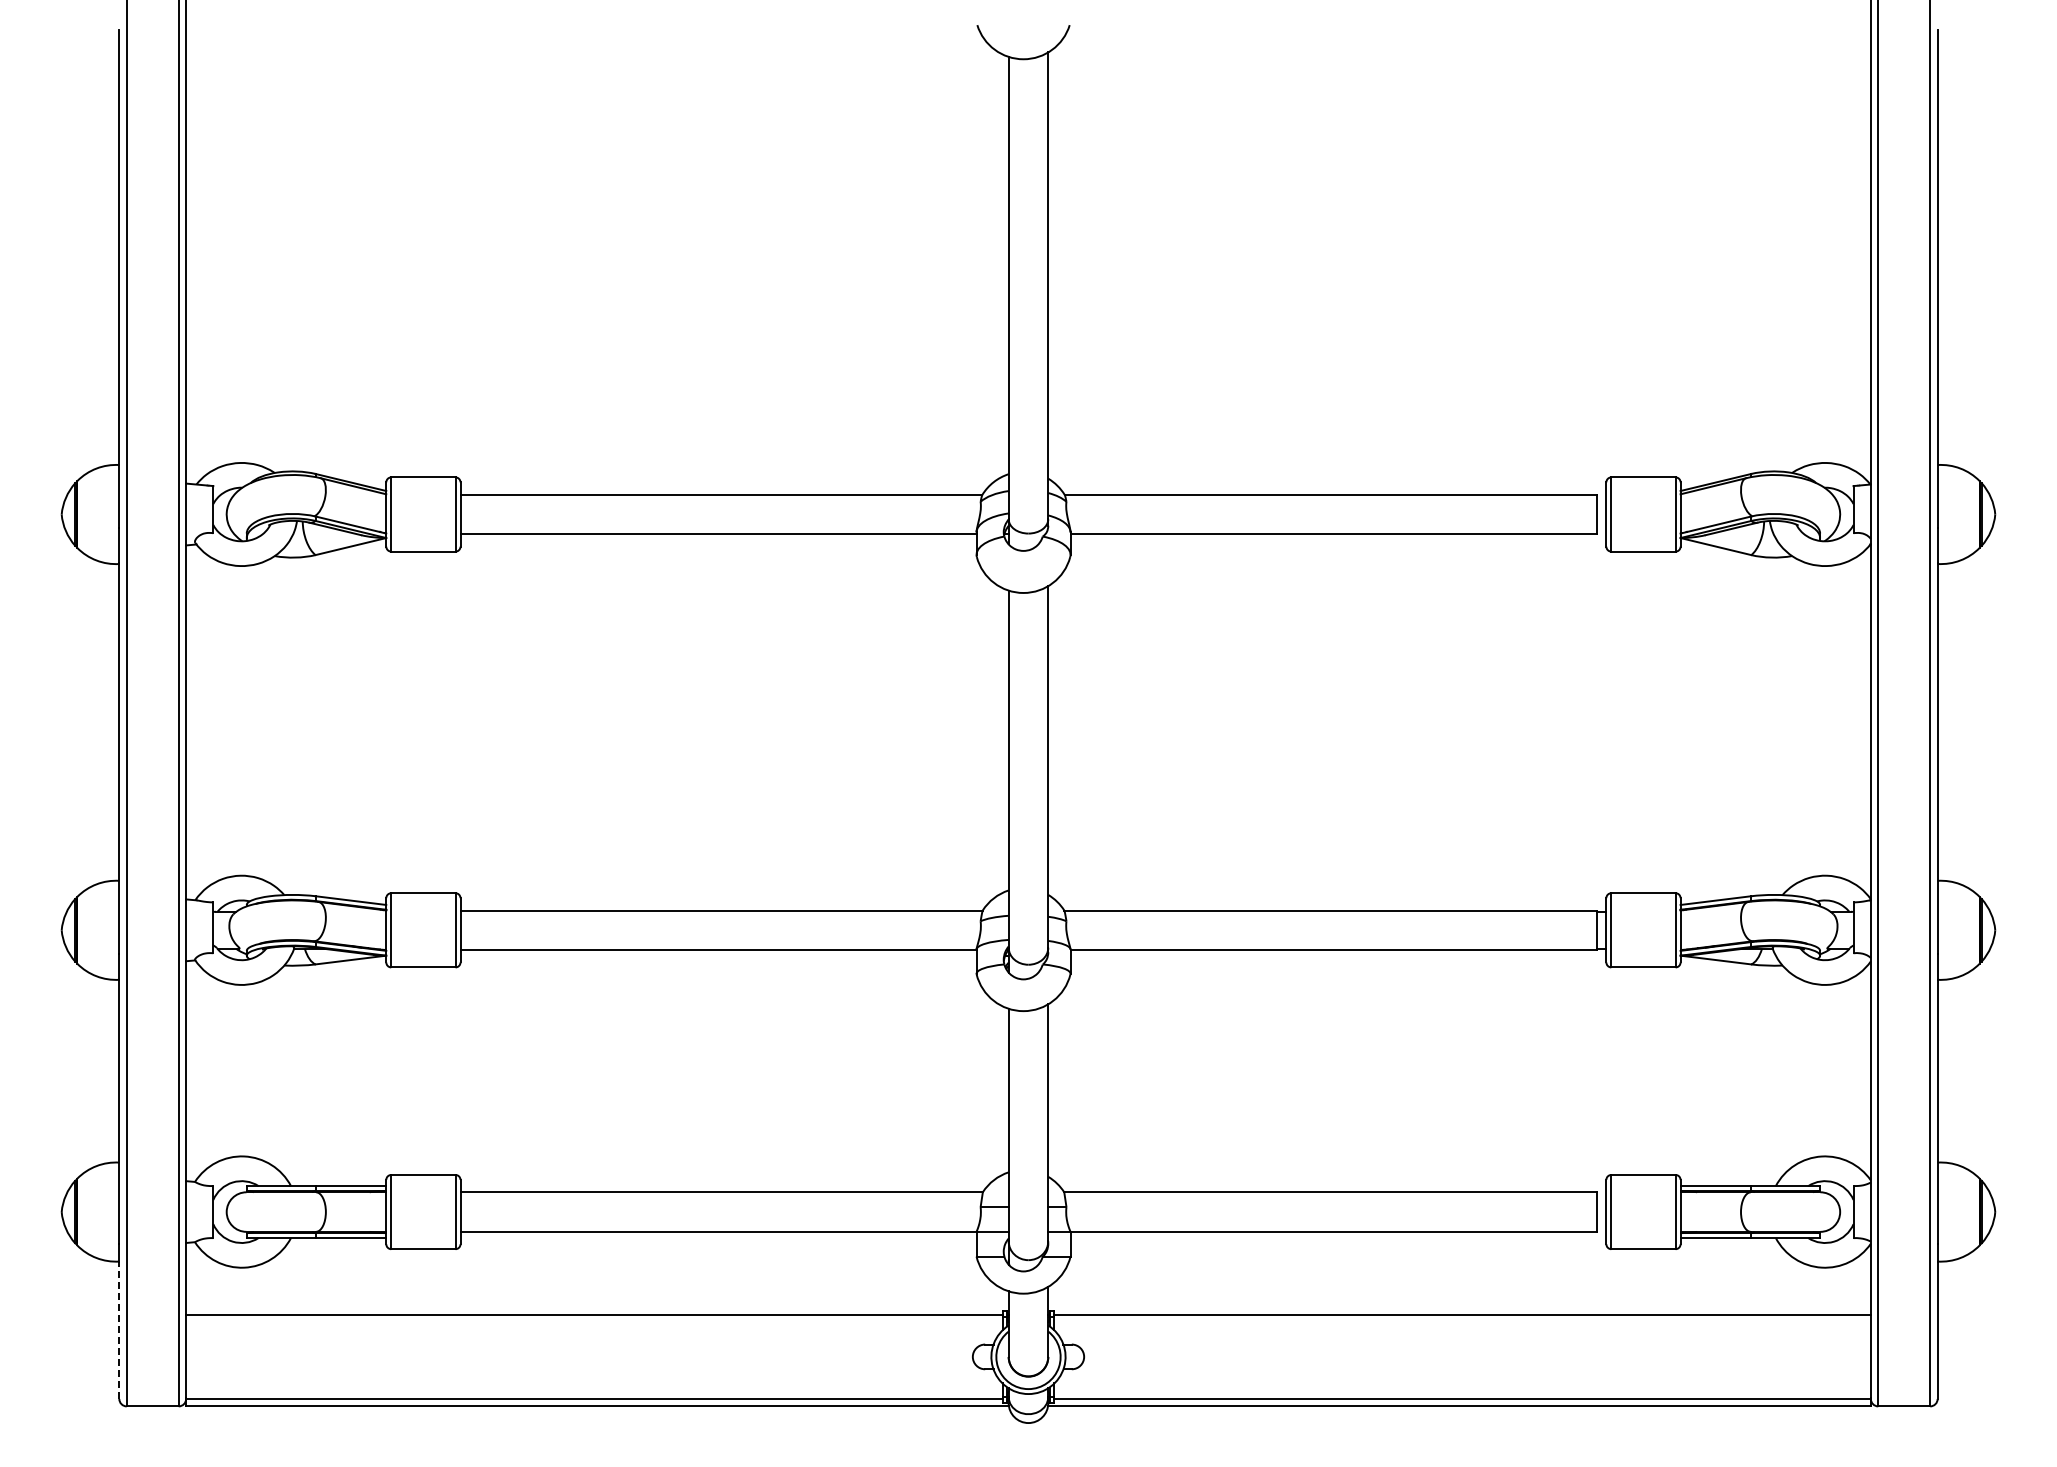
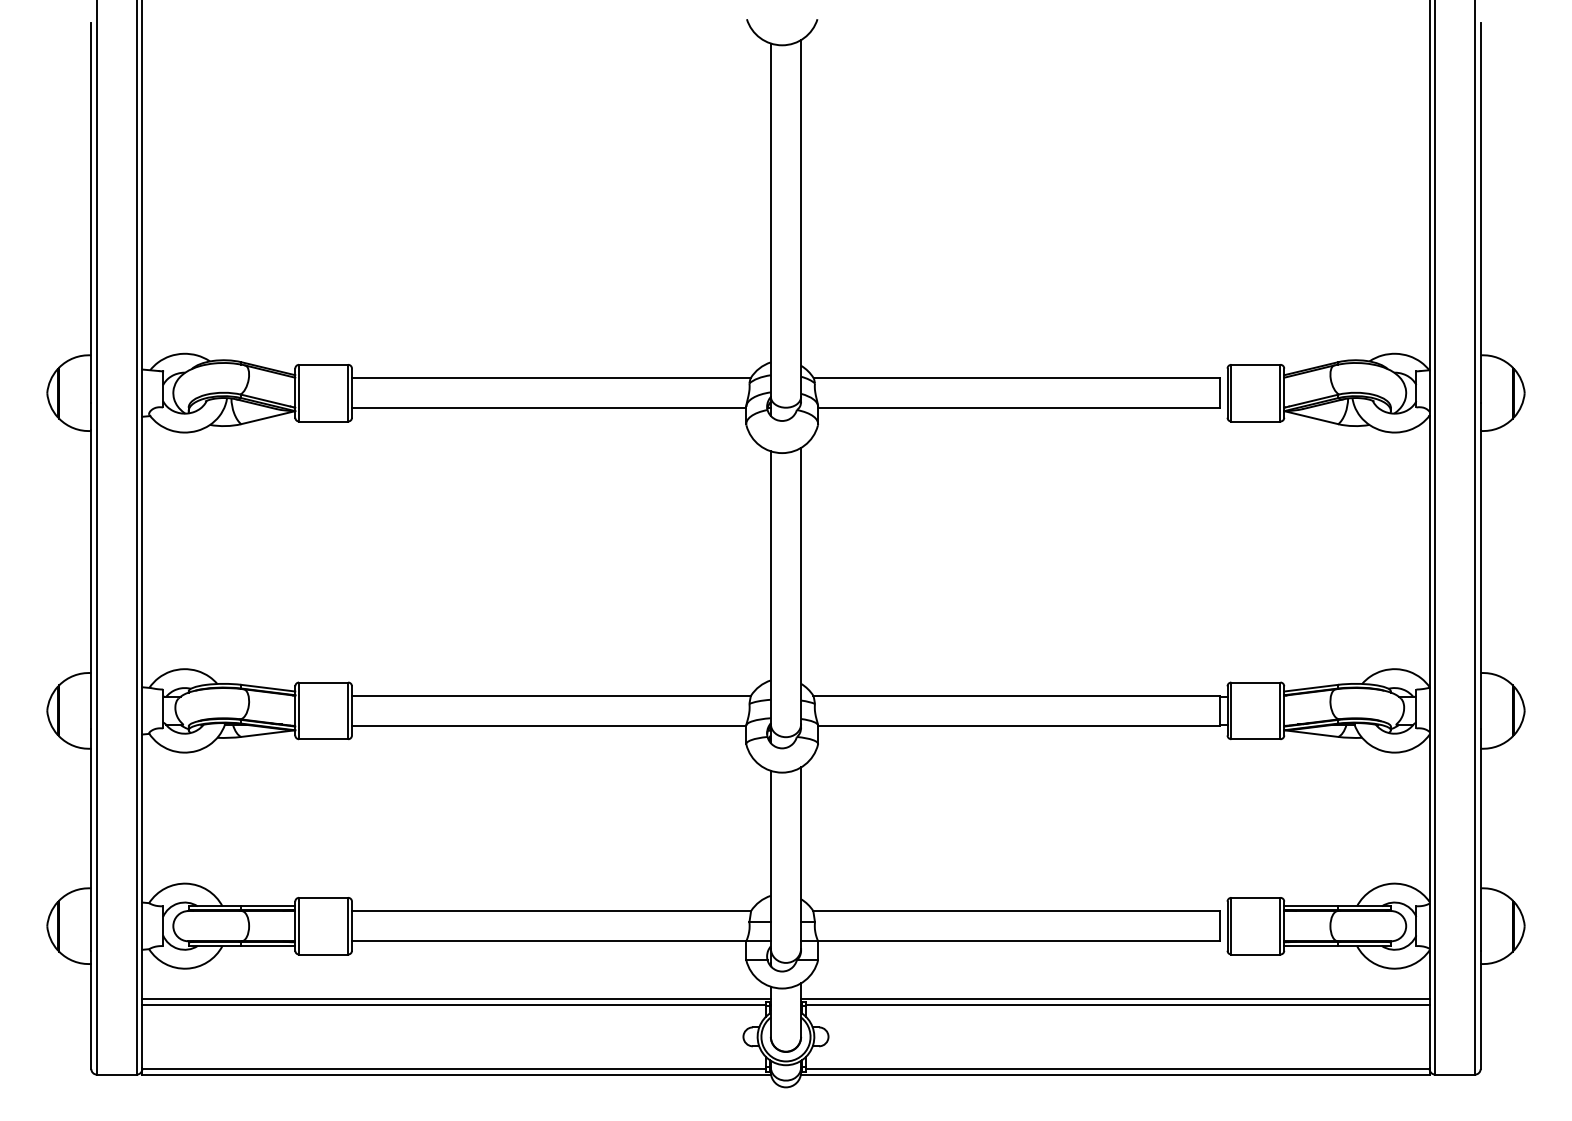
line: (597, 1307) -> (456, 999), added
line: (1459, 1307) -> (1115, 999), added
line: (119, 1330) -> (91, 1016), dashed -> solid

